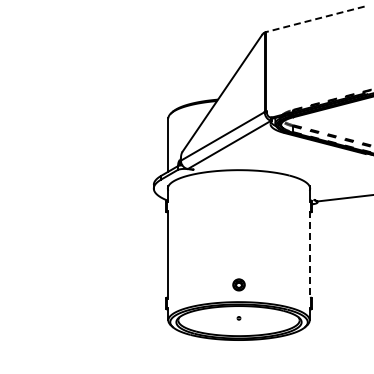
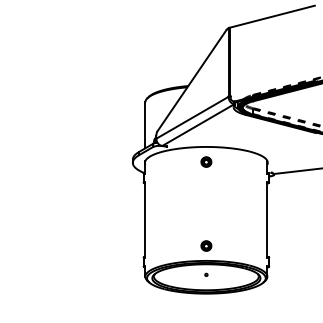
line: (315, 19) -> (272, 16), dashed -> solid
part: (238, 187) -> (205, 161), added
line: (309, 254) -> (267, 219), dashed -> solid

